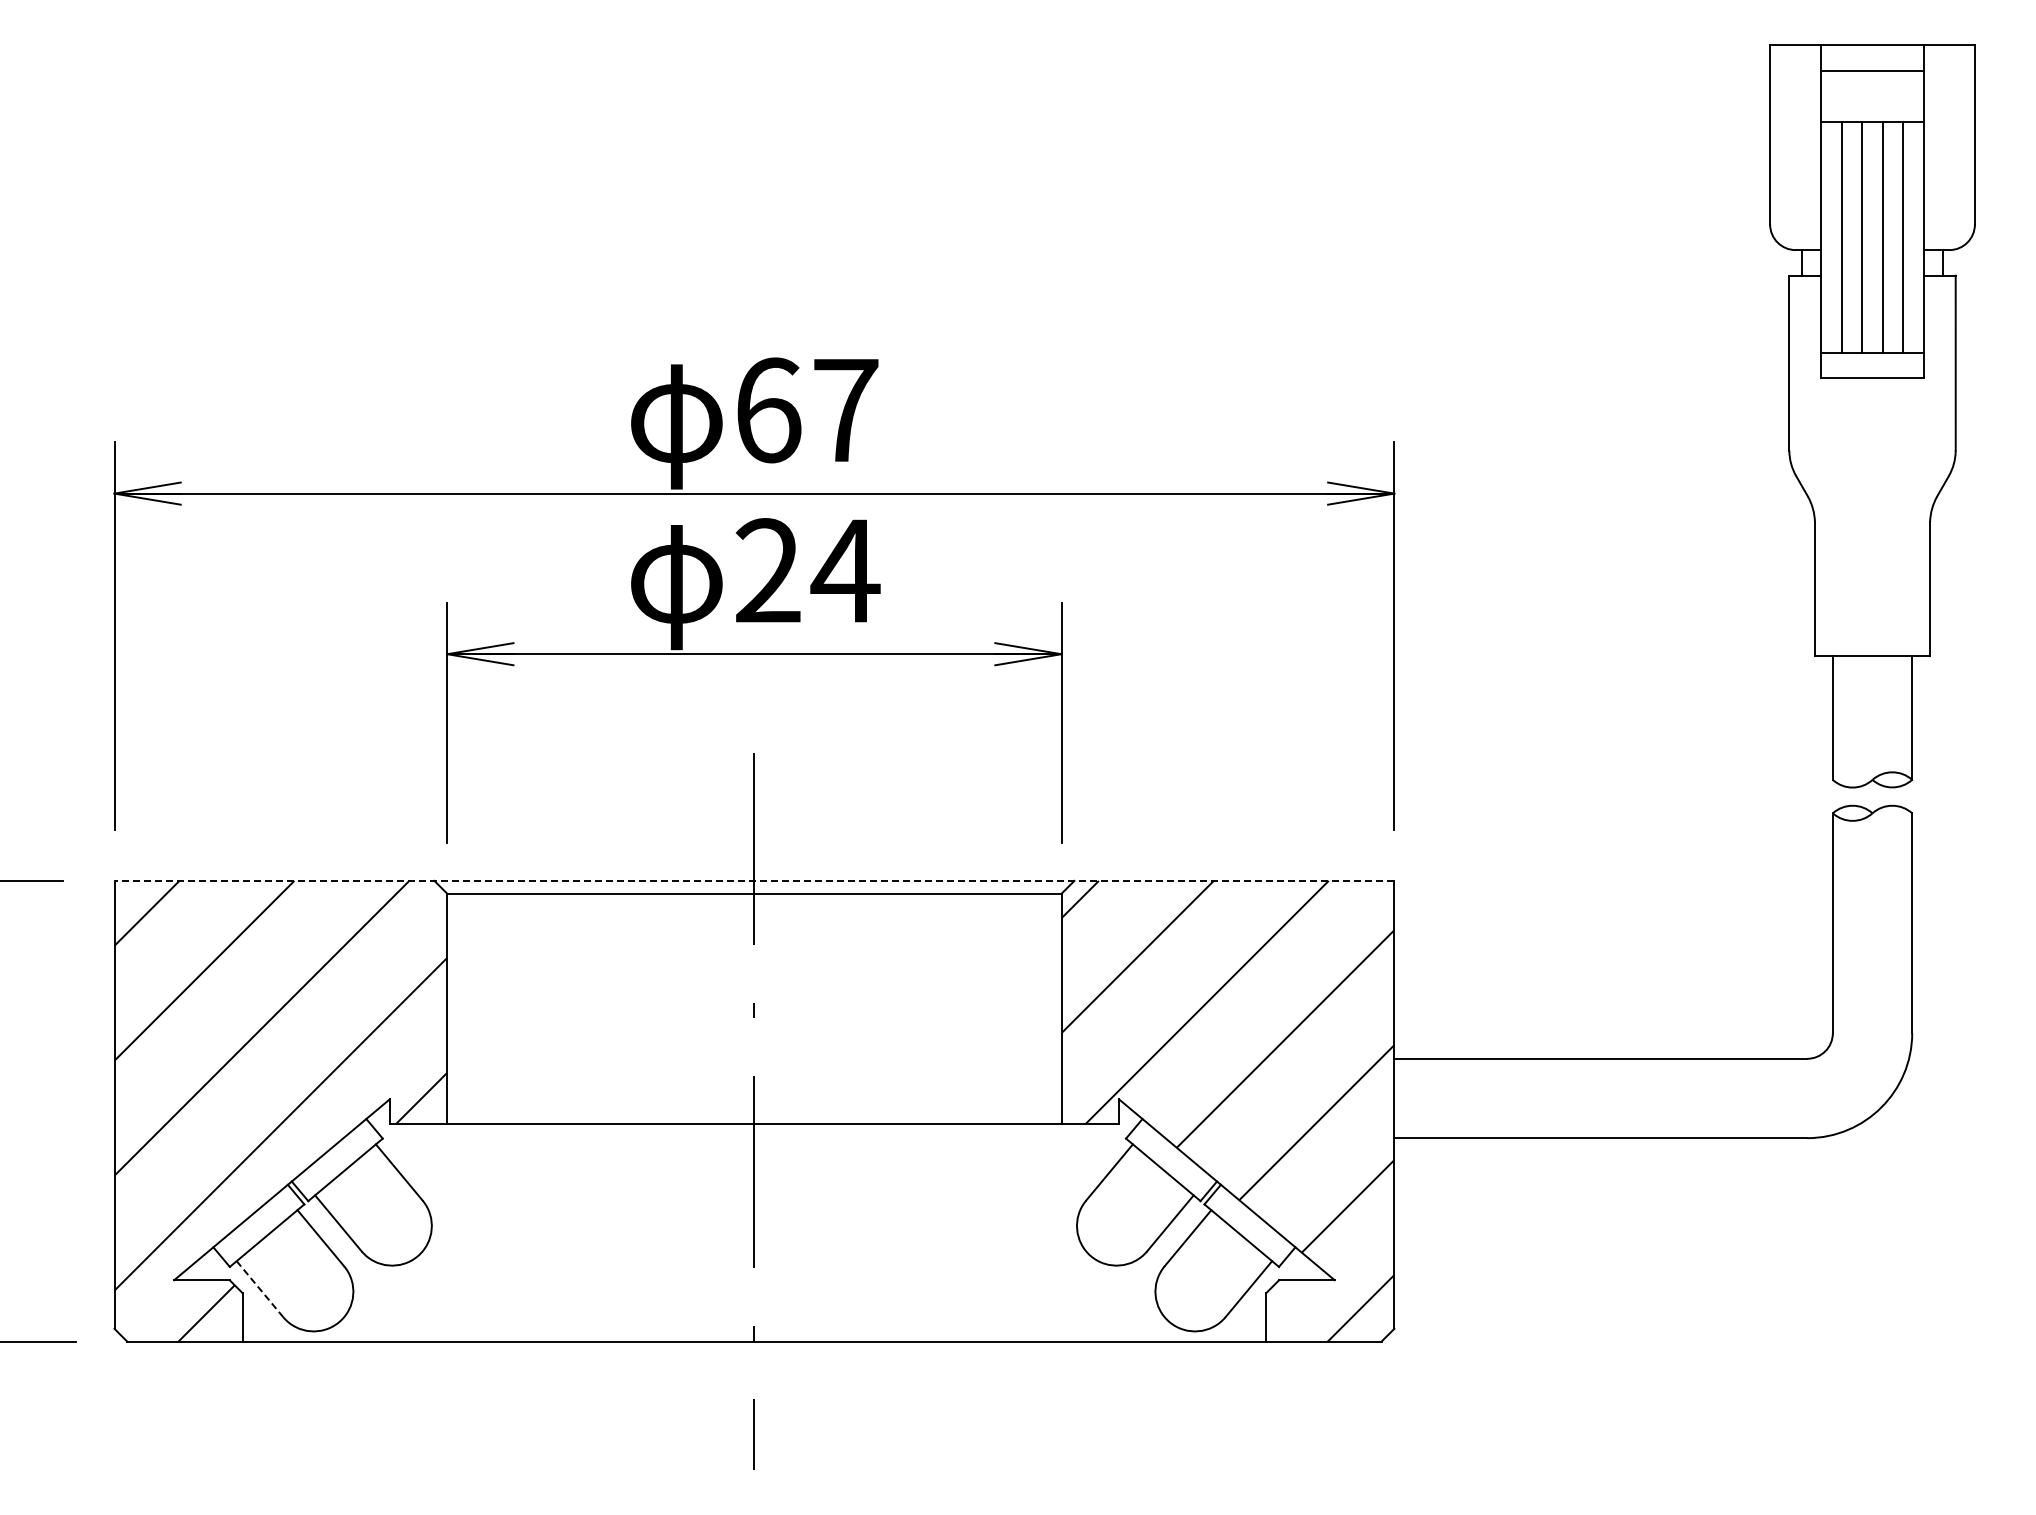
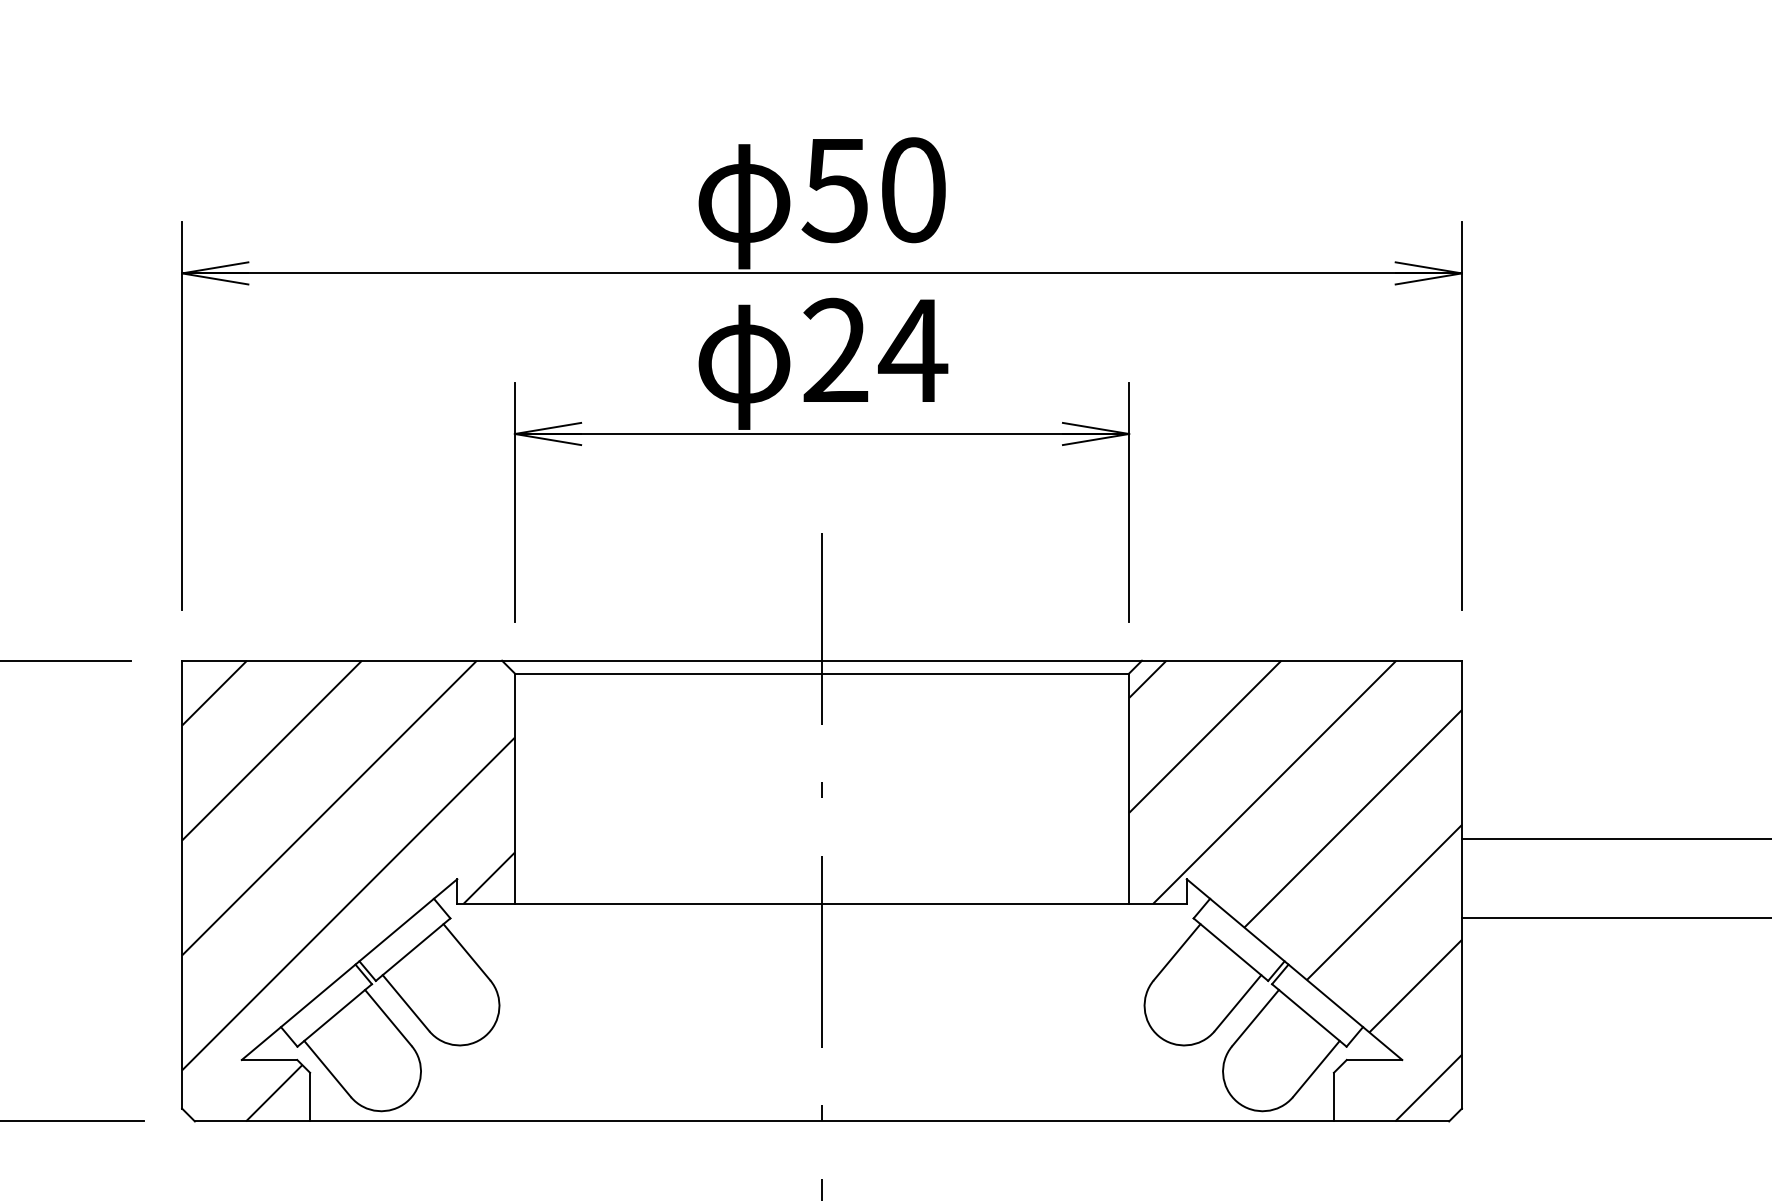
text: (806, 410) -> (874, 190), 67 -> 50
line: (754, 880) -> (822, 660), dashed -> solid
line: (259, 1288) -> (327, 1068), dashed -> solid

